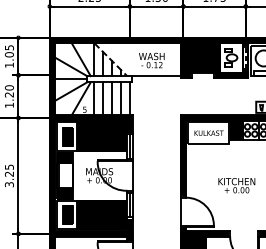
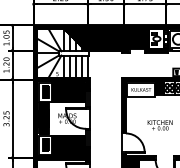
hatch: (136, 60) -> (92, 40), added
hatch: (65, 175) -> (44, 118), added

